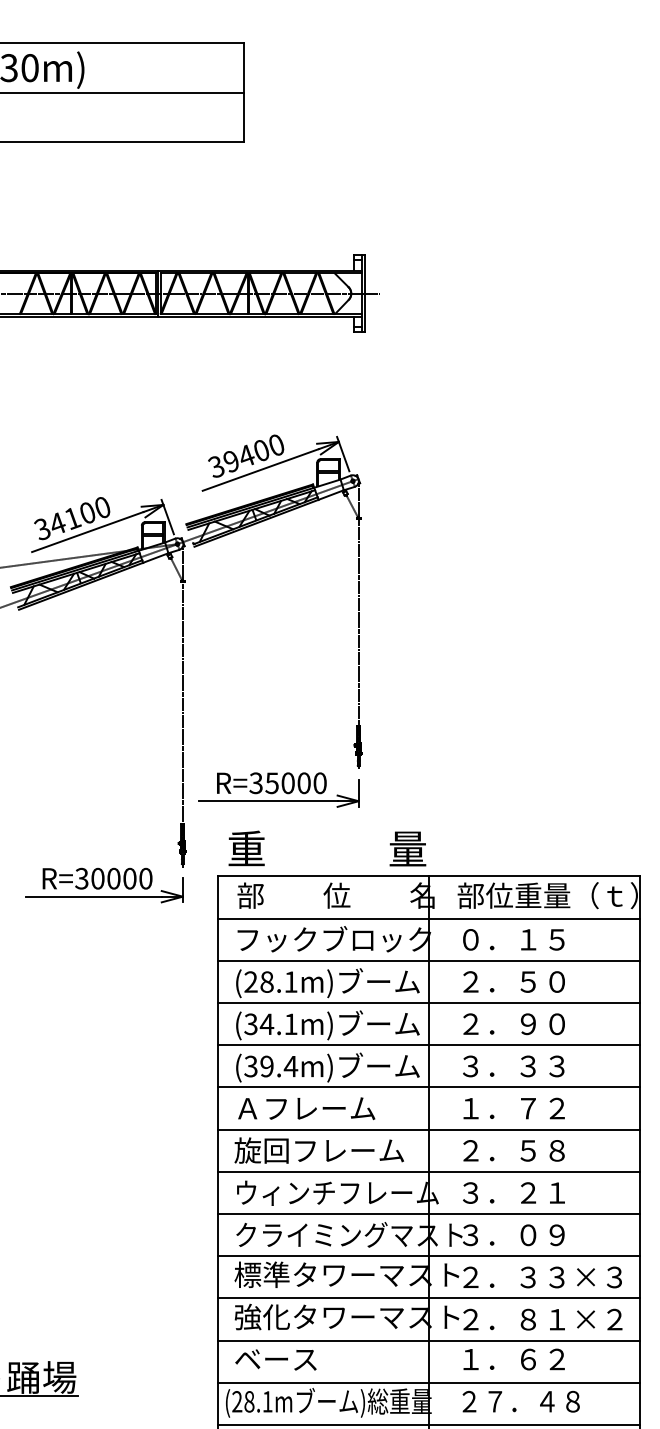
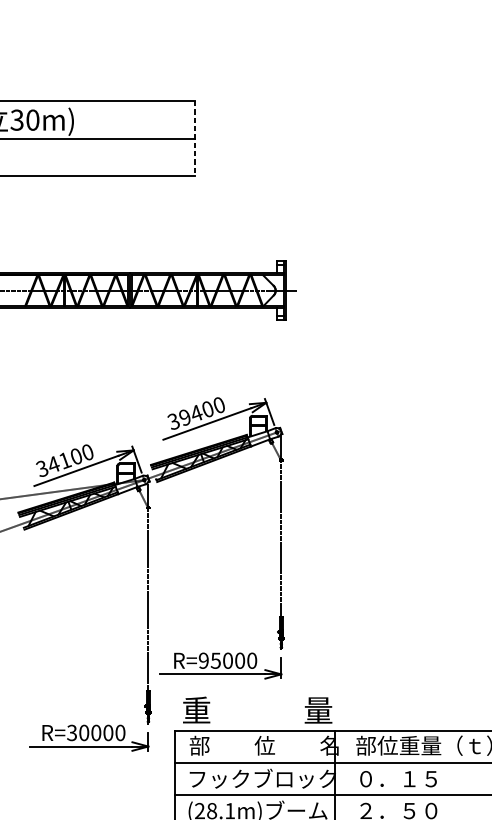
line: (244, 92) -> (194, 138), solid -> dashed
text: (255, 783) -> (203, 660), R=35000 -> R=95000

